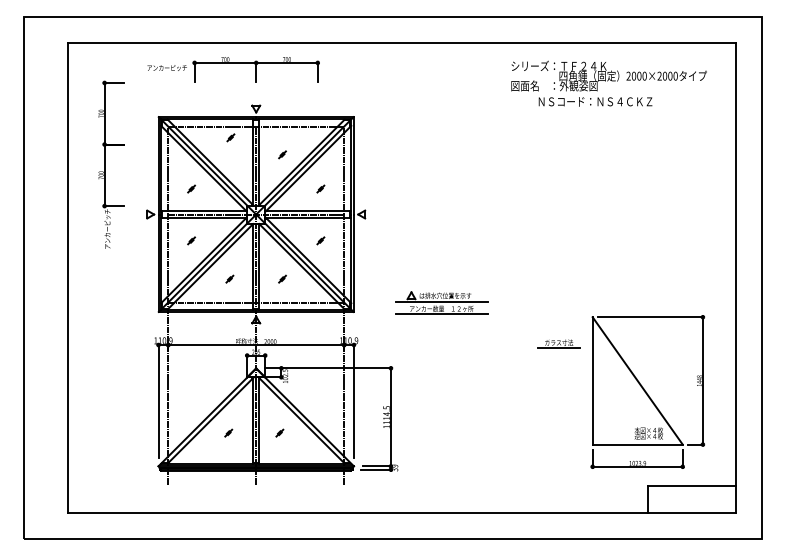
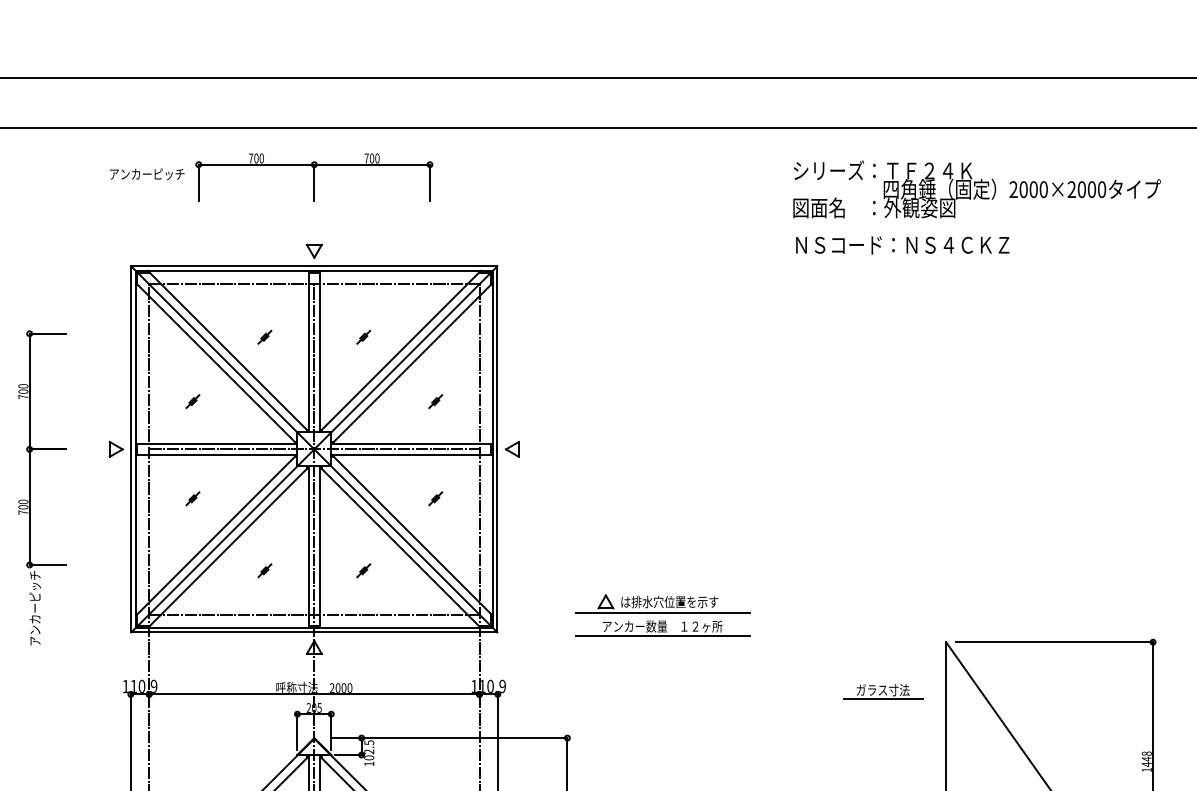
text: (595, 101) -> (902, 244), moved
part: (230, 137) -> (264, 336), moved
part: (111, 164) -> (42, 486), moved

